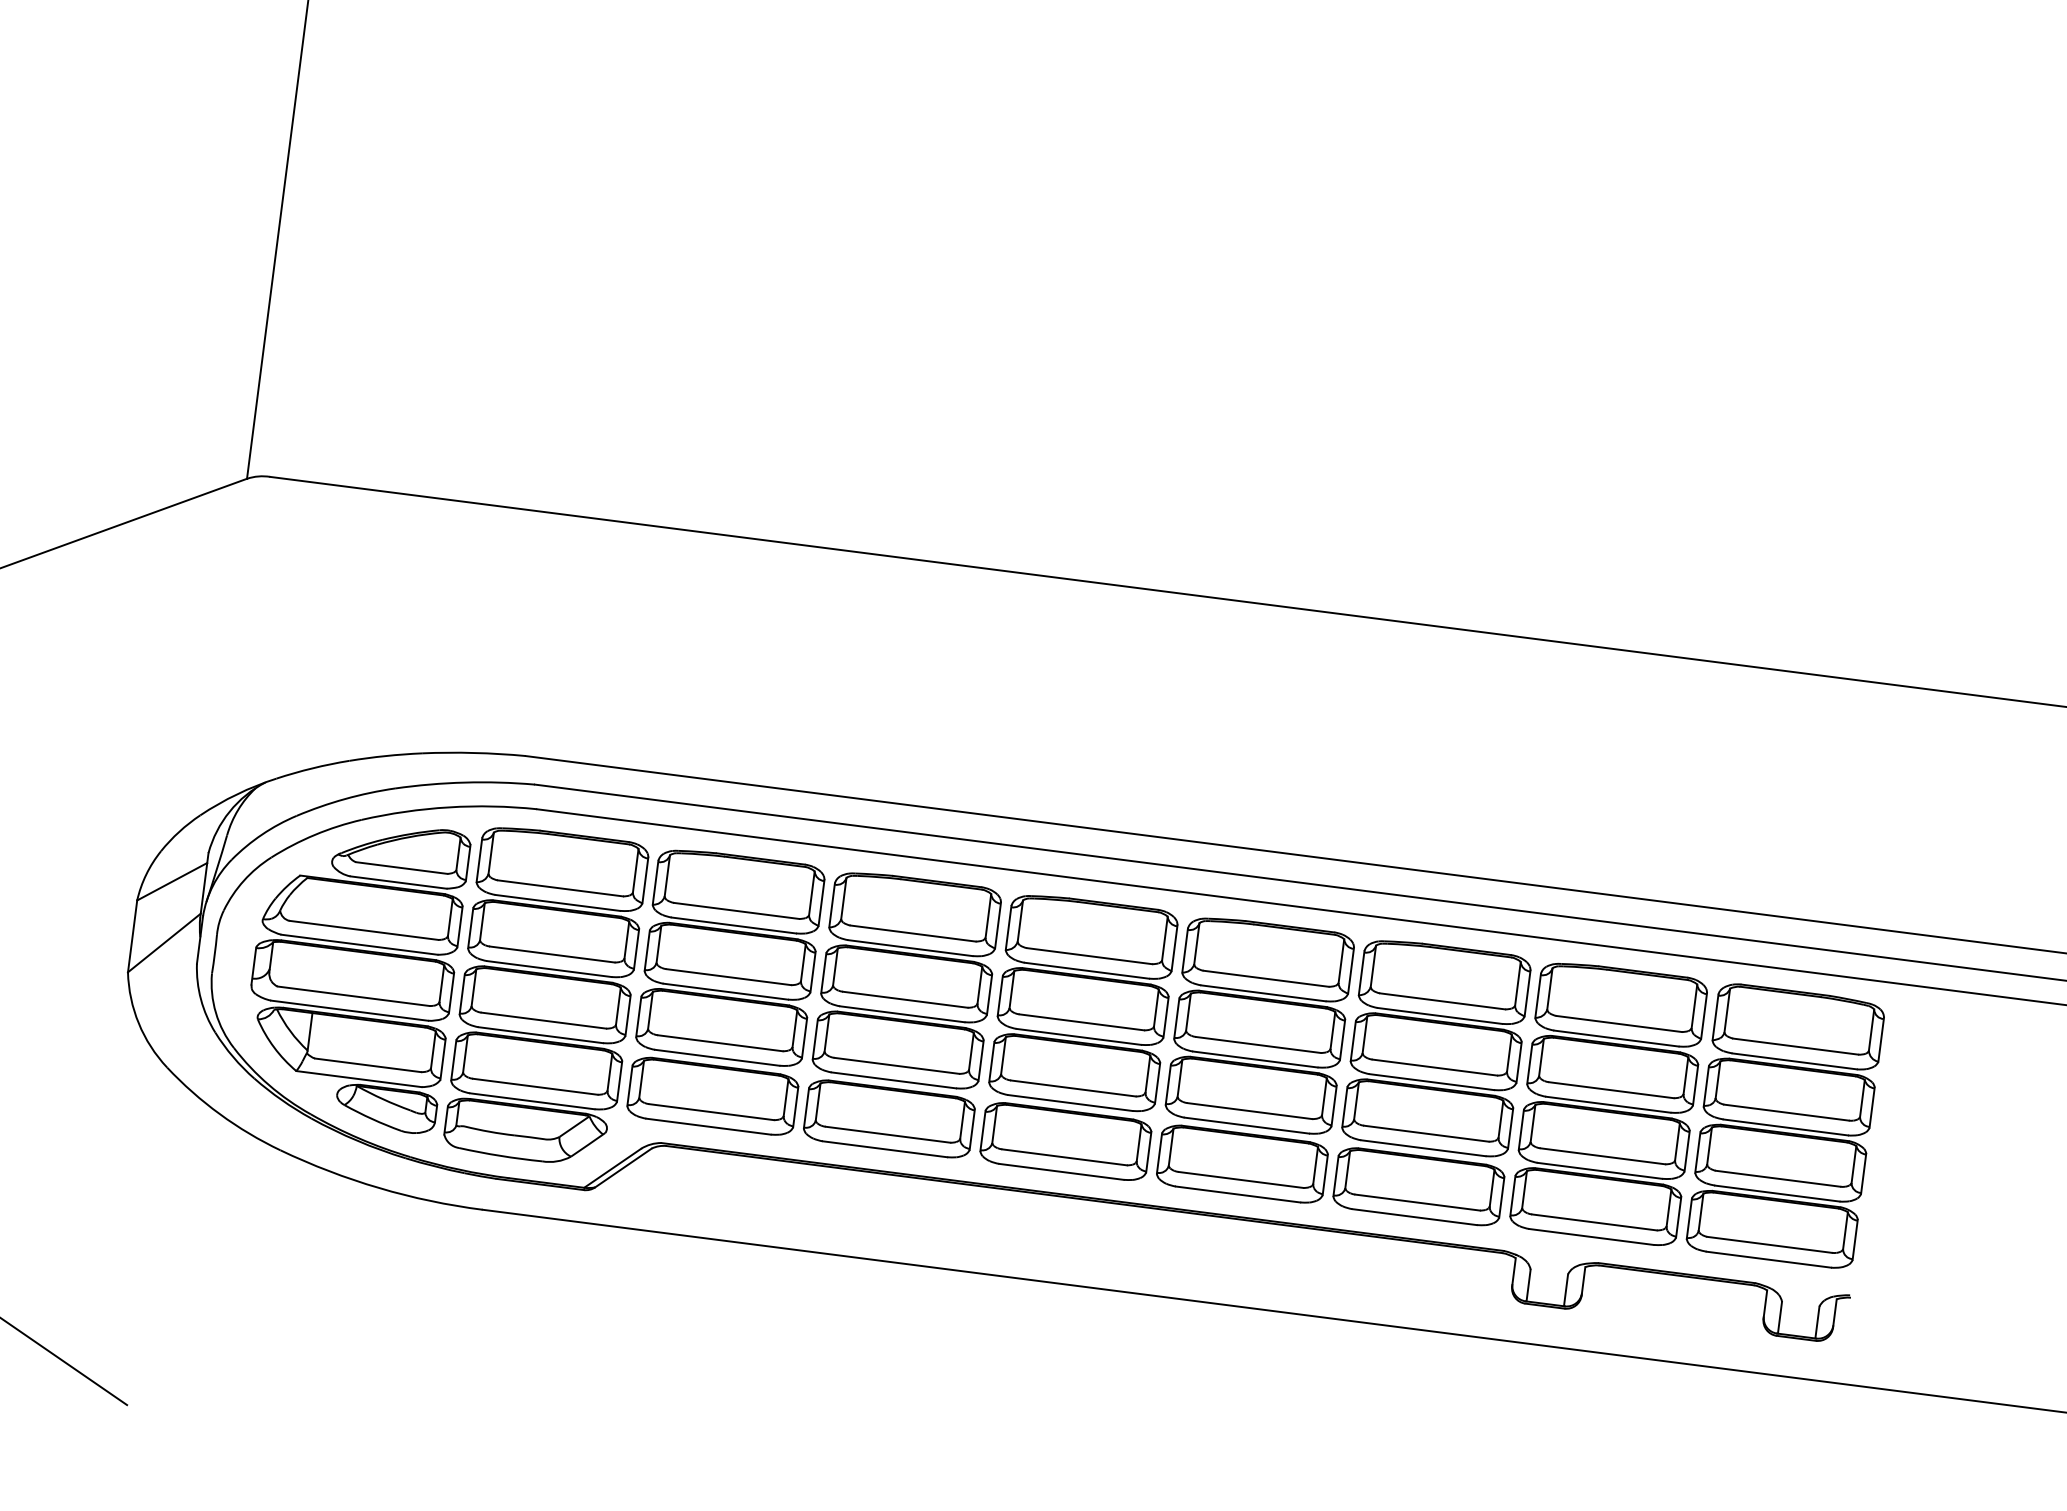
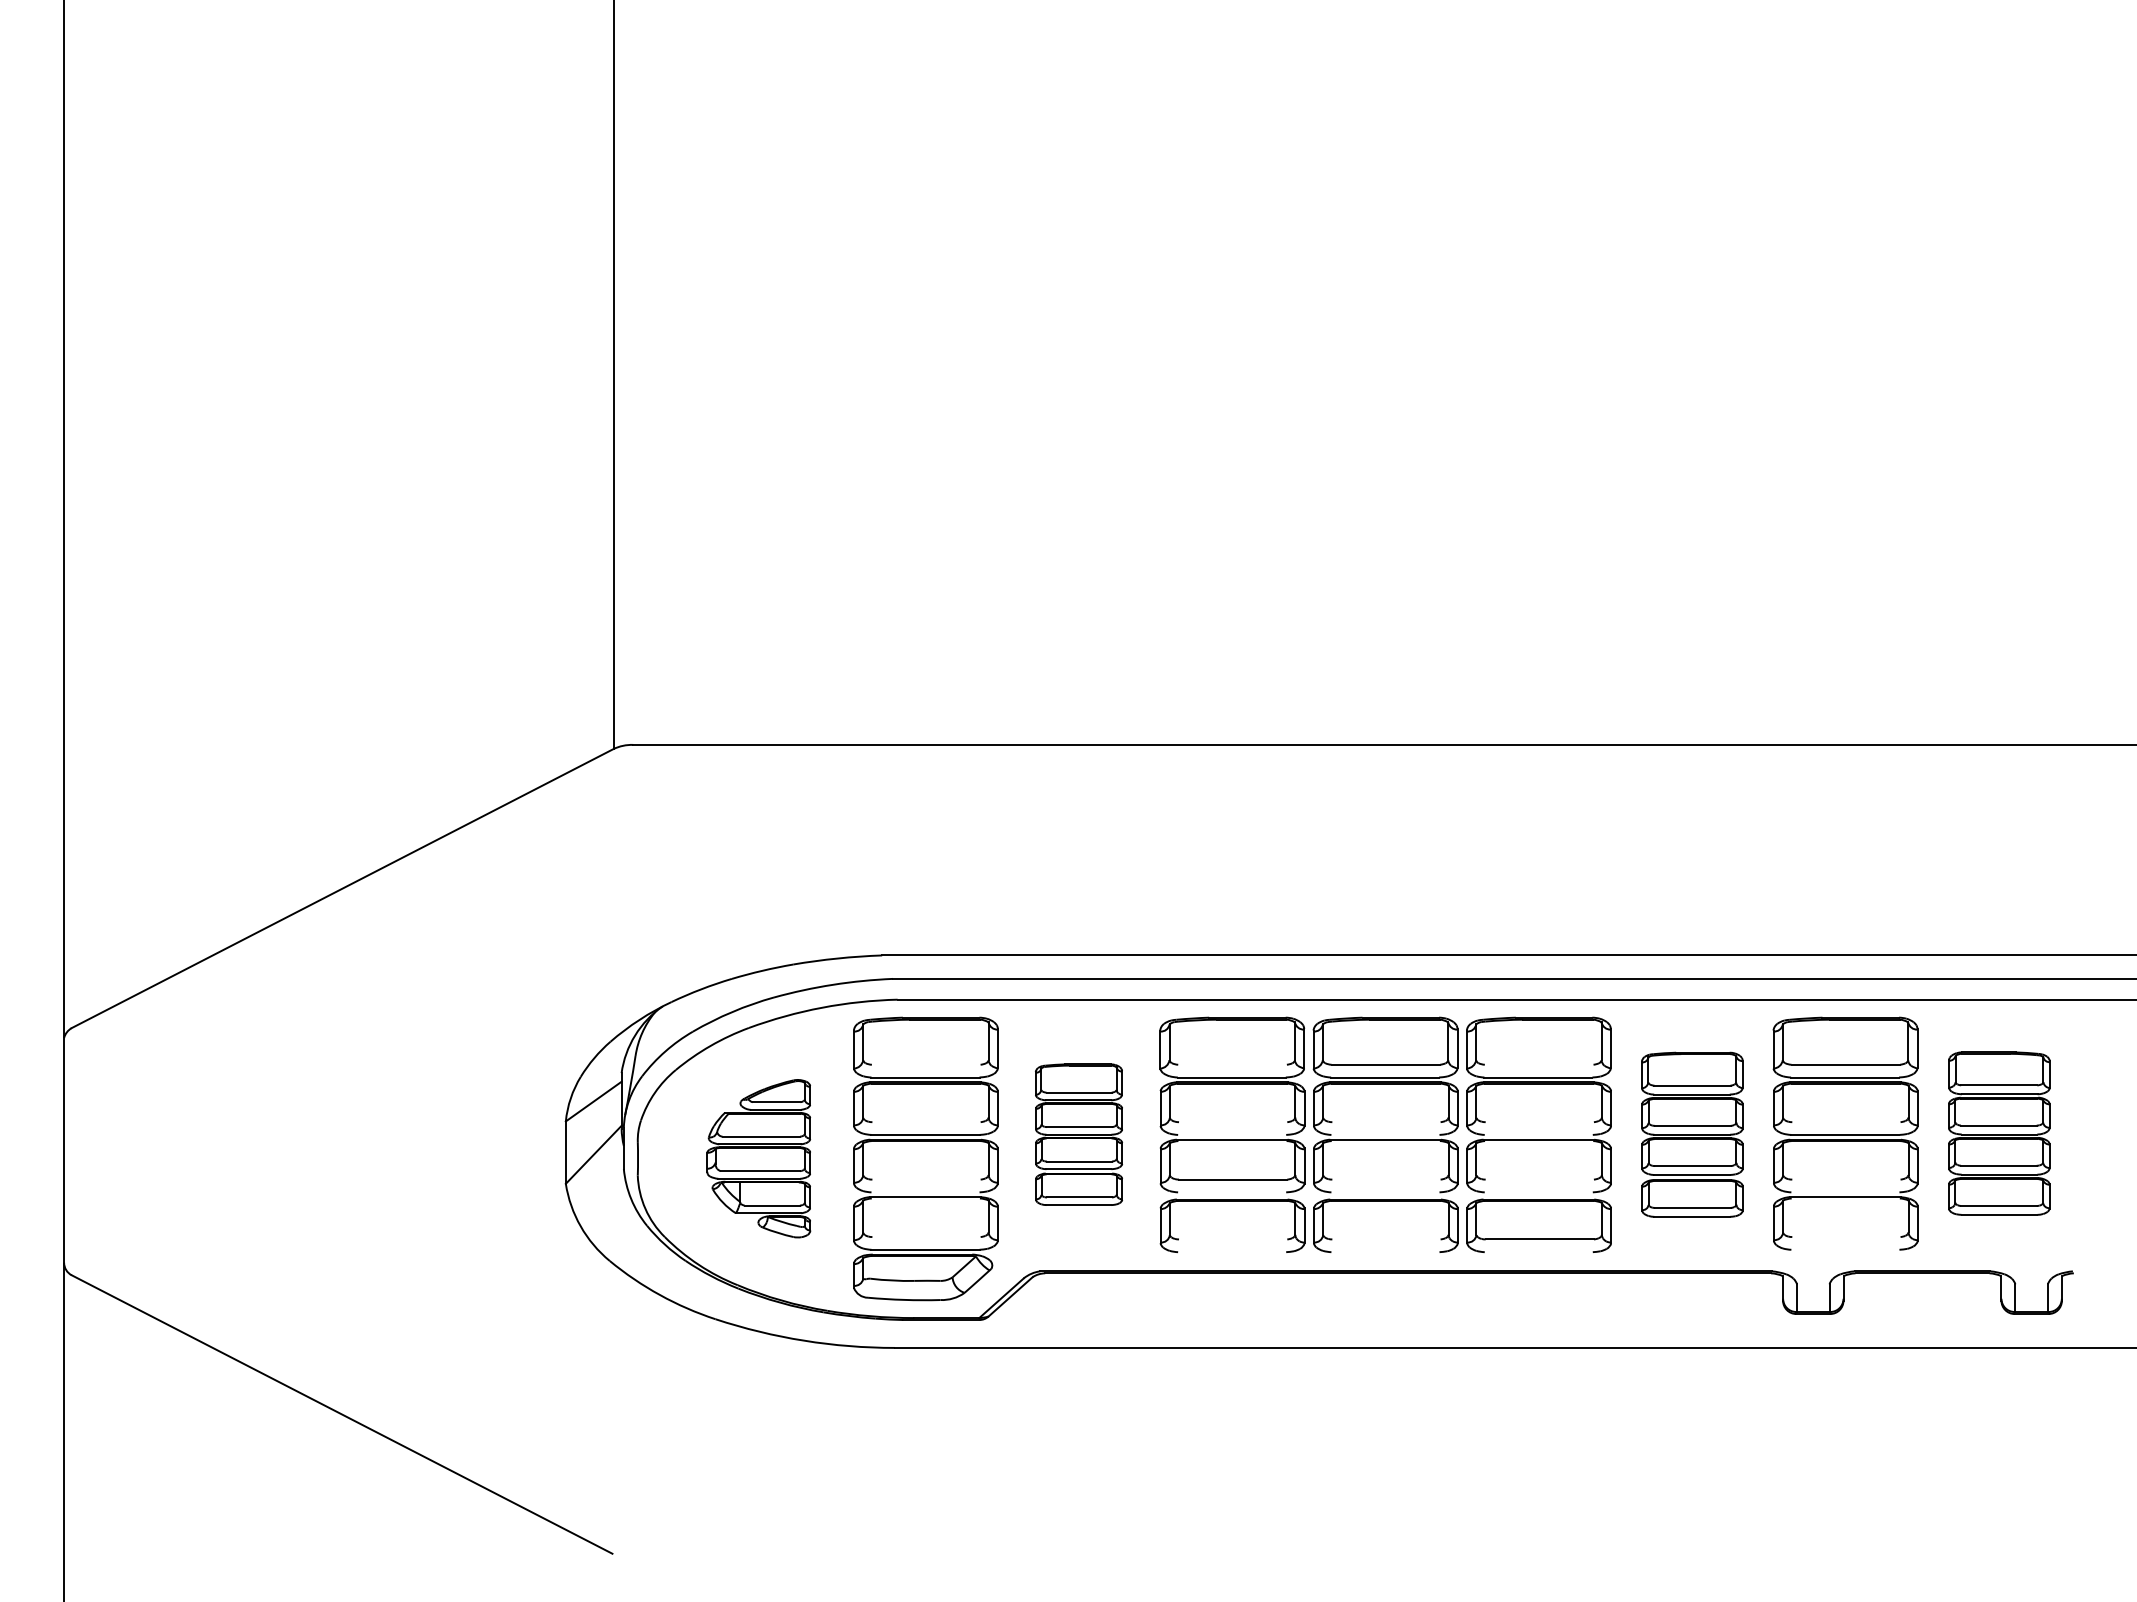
line: (559, 887) -> (925, 1064), removed
line: (913, 933) -> (1232, 1064), removed
line: (552, 954) -> (926, 1122), removed
part: (353, 971) -> (758, 1158), size x0.6
line: (1265, 978) -> (1538, 1064), removed
part: (725, 991) -> (1078, 1134), size x0.6
line: (905, 1000) -> (1233, 1122), removed
line: (902, 1013) -> (1232, 1134), removed
line: (543, 1020) -> (926, 1179), removed
line: (901, 1021) -> (1232, 1141), removed
line: (1081, 1022) -> (1386, 1122), removed
line: (540, 1035) -> (925, 1192), removed
line: (1078, 1036) -> (1385, 1134), removed
line: (539, 1042) -> (925, 1198), removed
line: (1077, 1044) -> (1385, 1141), removed
line: (1257, 1045) -> (1539, 1122), removed
line: (1255, 1058) -> (1538, 1134), removed
line: (1255, 1067) -> (1539, 1141), removed
line: (894, 1080) -> (1232, 1192), removed
part: (1432, 1081) -> (1692, 1134), size x0.7
line: (535, 1087) -> (926, 1237), removed
line: (1073, 1088) -> (1386, 1179), removed
line: (1611, 1090) -> (1846, 1122), removed
line: (1070, 1103) -> (1385, 1192), removed
line: (1249, 1110) -> (1539, 1179), removed
line: (1246, 1125) -> (1538, 1192), removed
part: (1785, 1125) -> (1999, 1133), size x0.7
line: (888, 1134) -> (1233, 1239), removed
line: (885, 1149) -> (1232, 1252), removed
line: (1603, 1156) -> (1846, 1179), removed
line: (1064, 1157) -> (1386, 1239), removed
line: (1599, 1171) -> (1845, 1192), removed
line: (1061, 1172) -> (1385, 1252), removed
line: (1599, 1177) -> (1845, 1198), removed
line: (1237, 1194) -> (1538, 1252), removed
line: (1594, 1222) -> (1846, 1237), removed
line: (1591, 1236) -> (1845, 1249), removed

